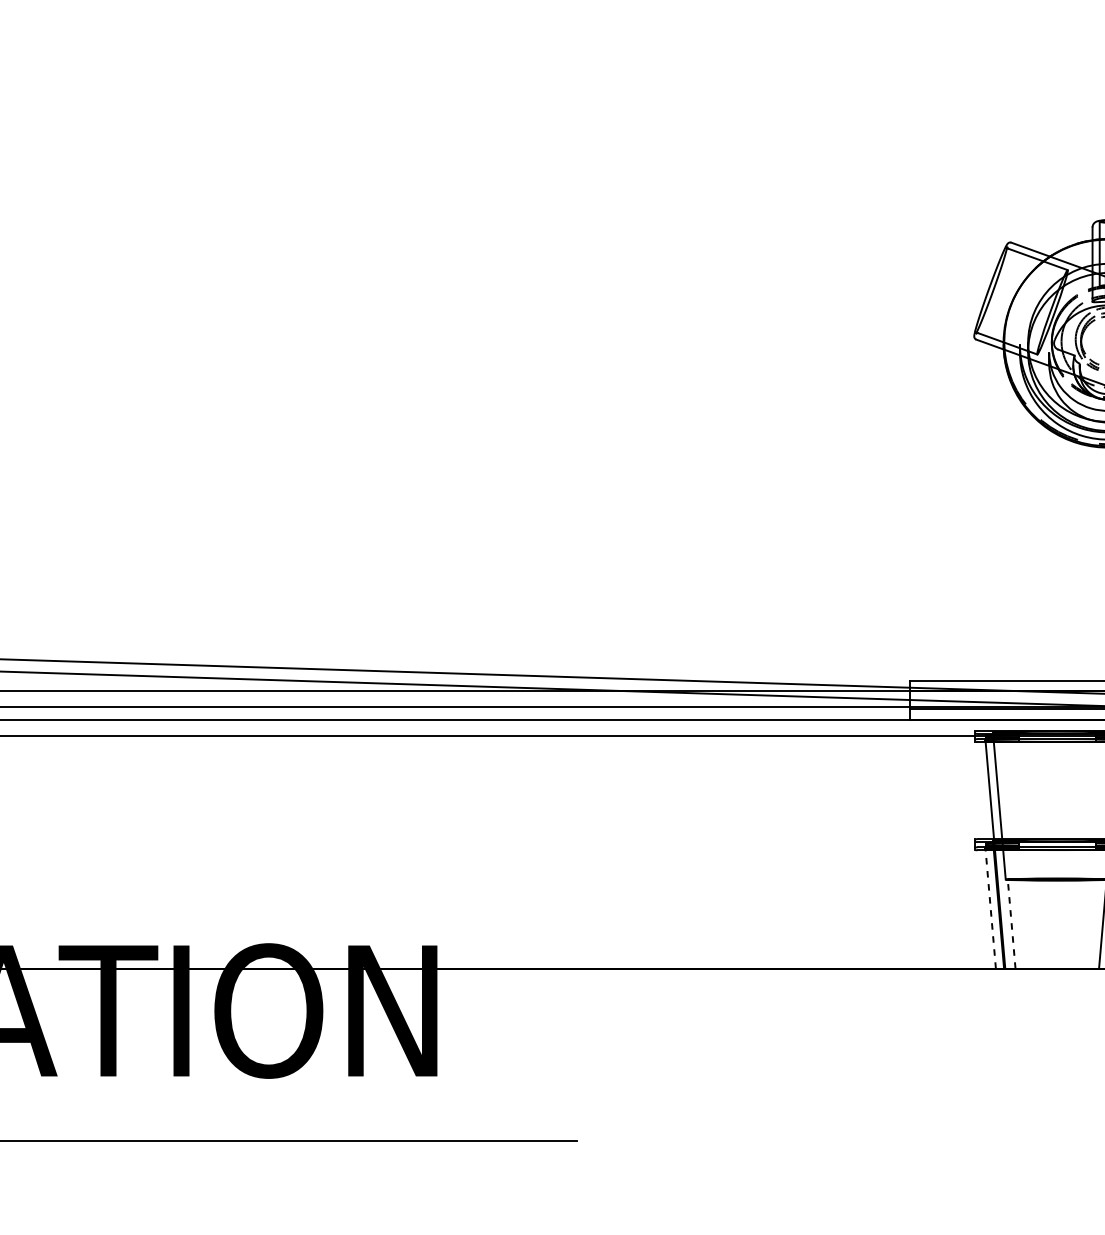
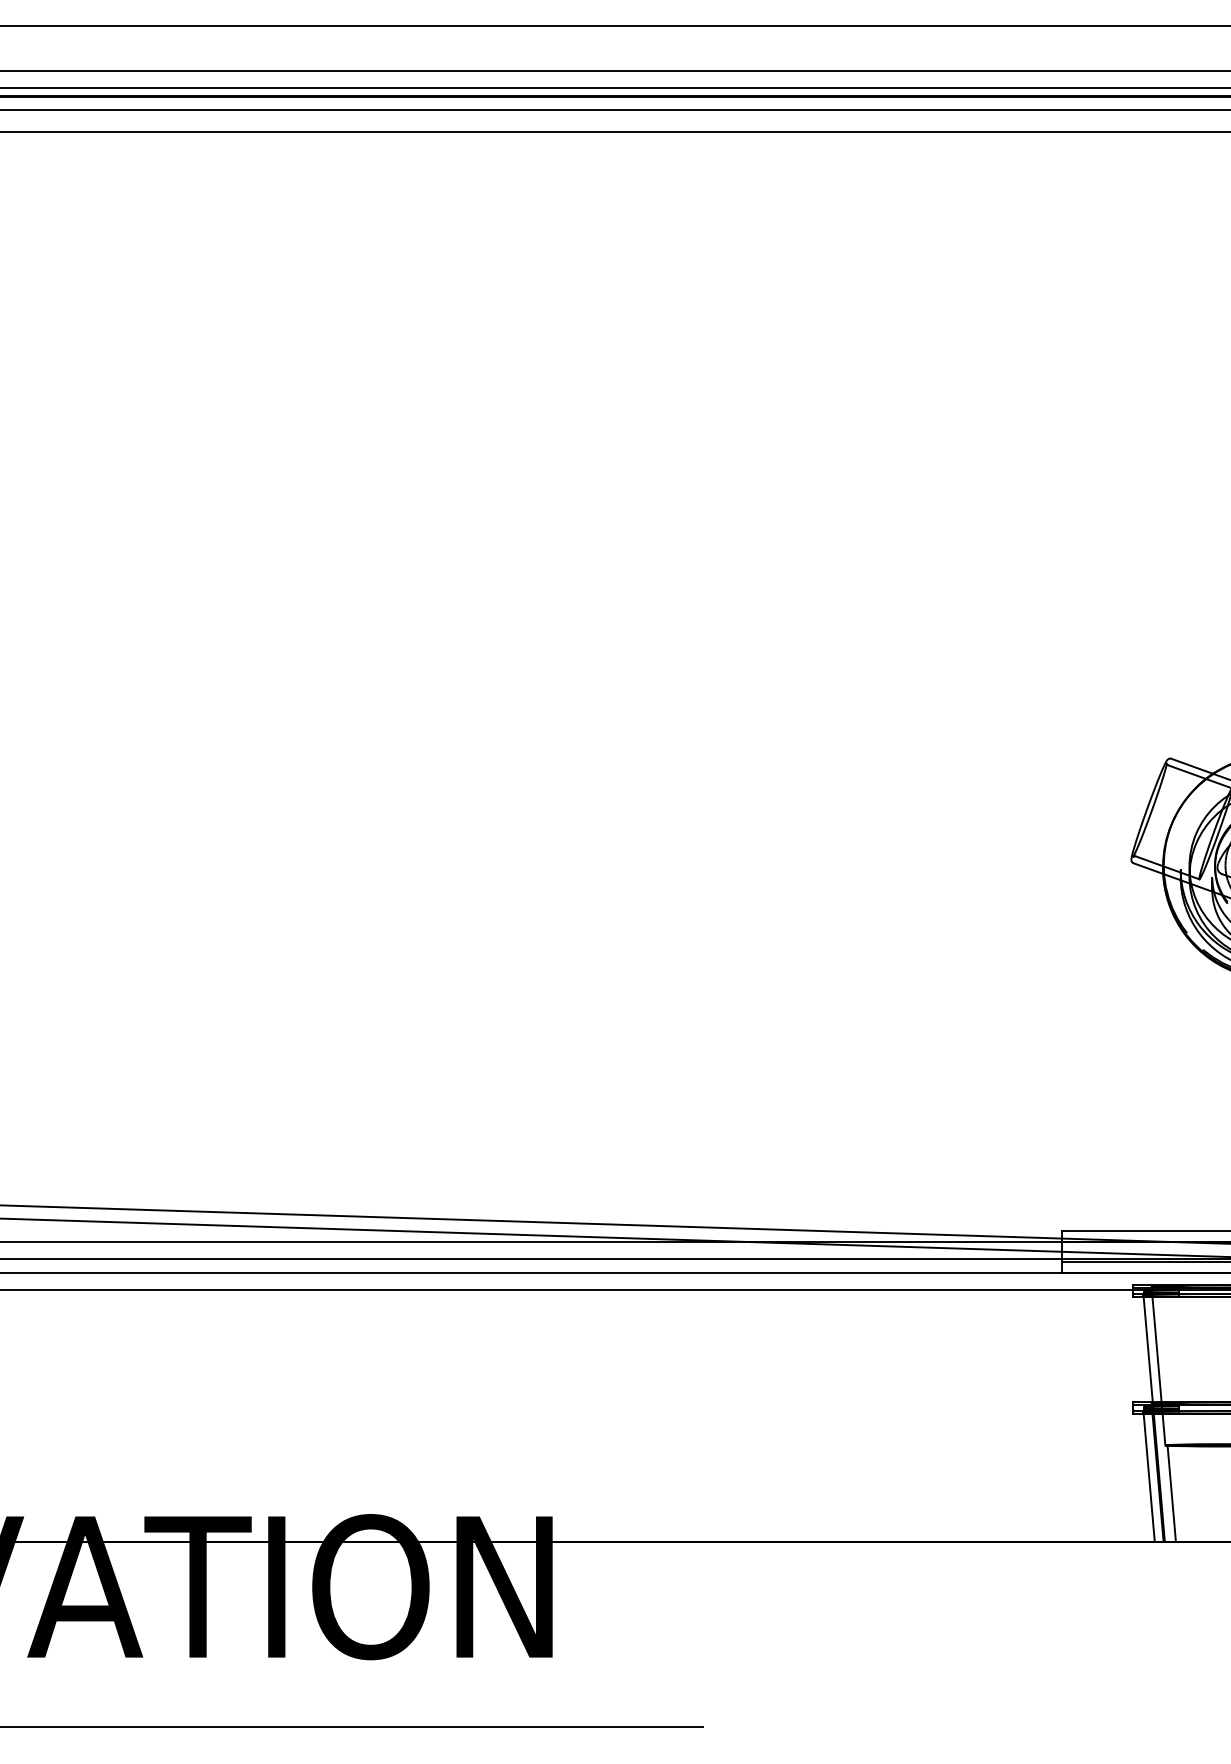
line: (991, 909) -> (1149, 1477), dashed -> solid
line: (1011, 923) -> (1171, 1492), dashed -> solid

